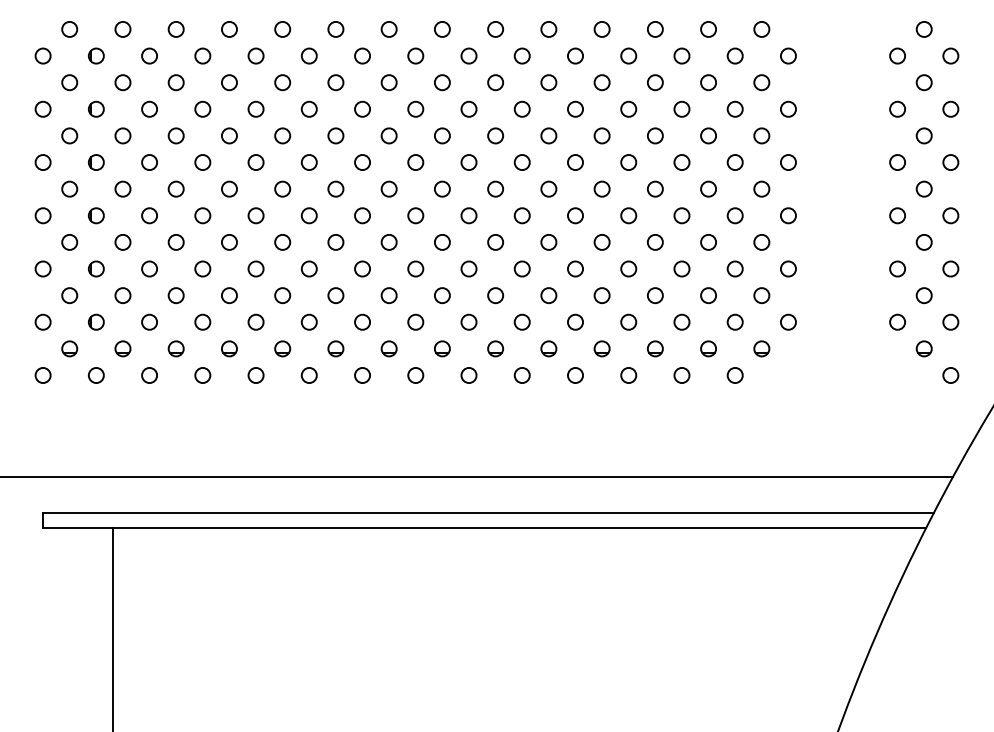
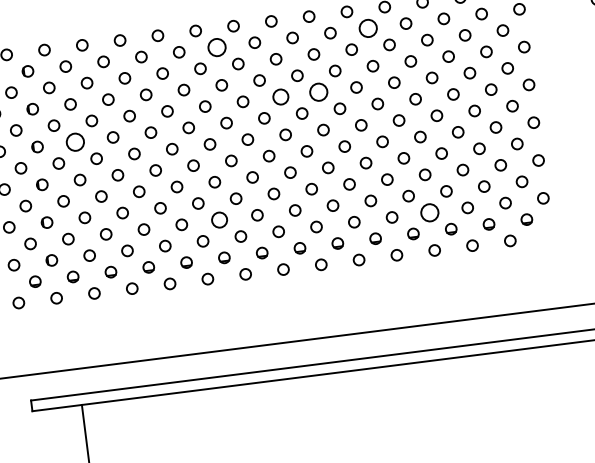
circle: (362, 55) -> (216, 47), size x1.6
circle: (575, 55) -> (368, 28), size x1.6
circle: (442, 135) -> (280, 96), size x1.4
circle: (495, 135) -> (318, 92), size x1.6
circle: (149, 162) -> (75, 142), size x1.6
circle: (335, 295) -> (219, 219), size x1.4
circle: (628, 321) -> (429, 212), size x1.6

